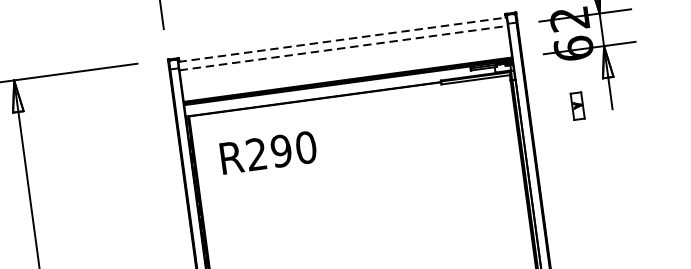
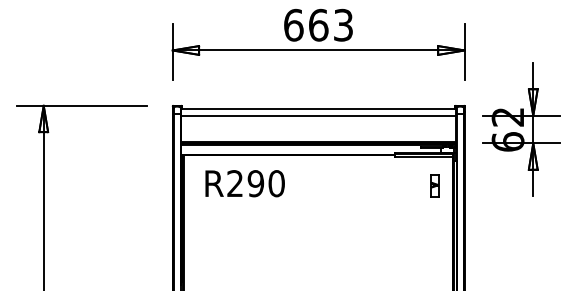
line: (342, 39) -> (318, 108), dashed -> solid
line: (343, 47) -> (318, 115), dashed -> solid
part: (577, 105) -> (434, 185), moved
text: (267, 152) -> (244, 183), moved

